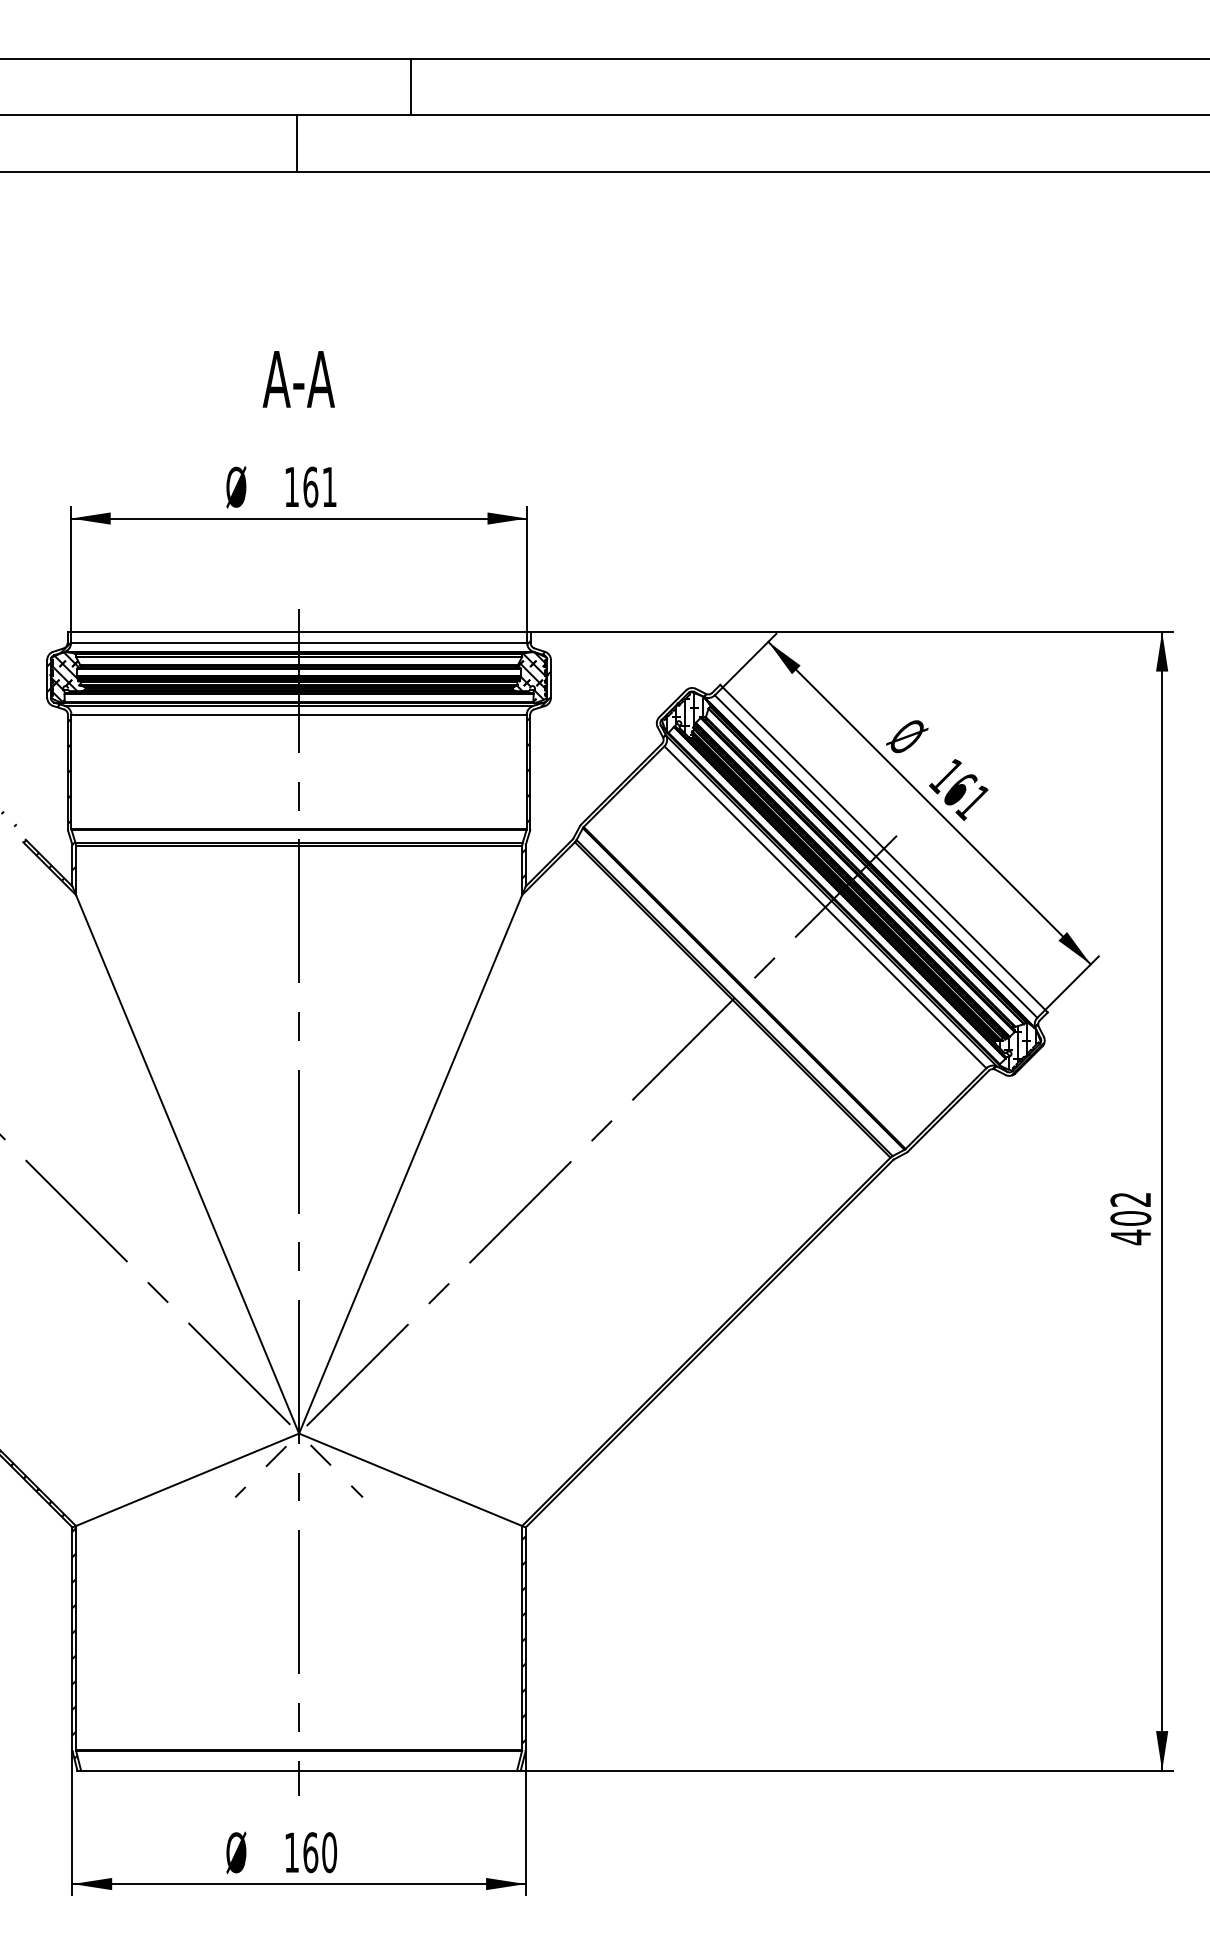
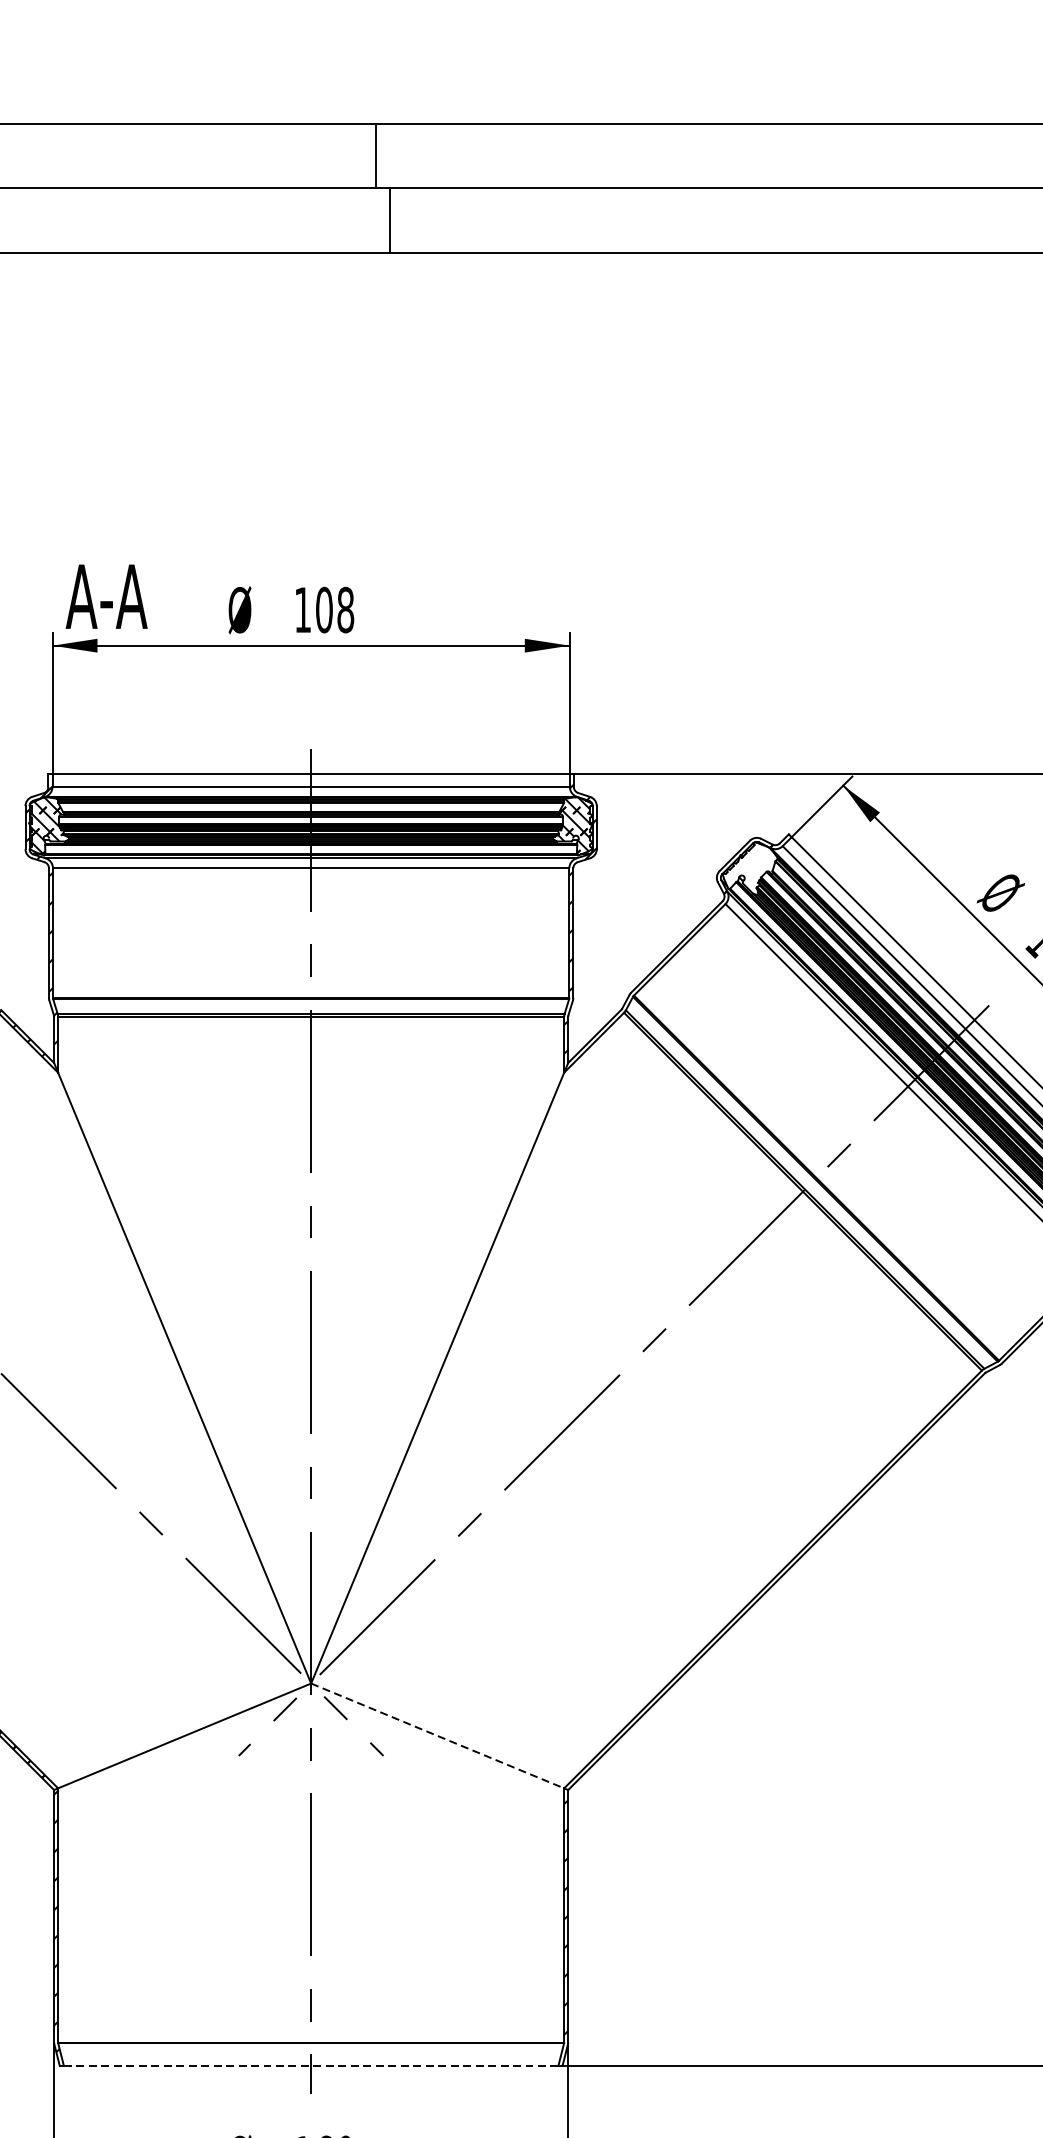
line: (410, 86) -> (376, 155), moved
line: (297, 143) -> (389, 220), moved
text: (298, 379) -> (106, 596), moved
text: (319, 486) -> (334, 609), 161 -> 108
hatch: (686, 713) -> (750, 866), removed
line: (410, 1479) -> (437, 1735), solid -> dashed
line: (299, 1770) -> (311, 2065), solid -> dashed

